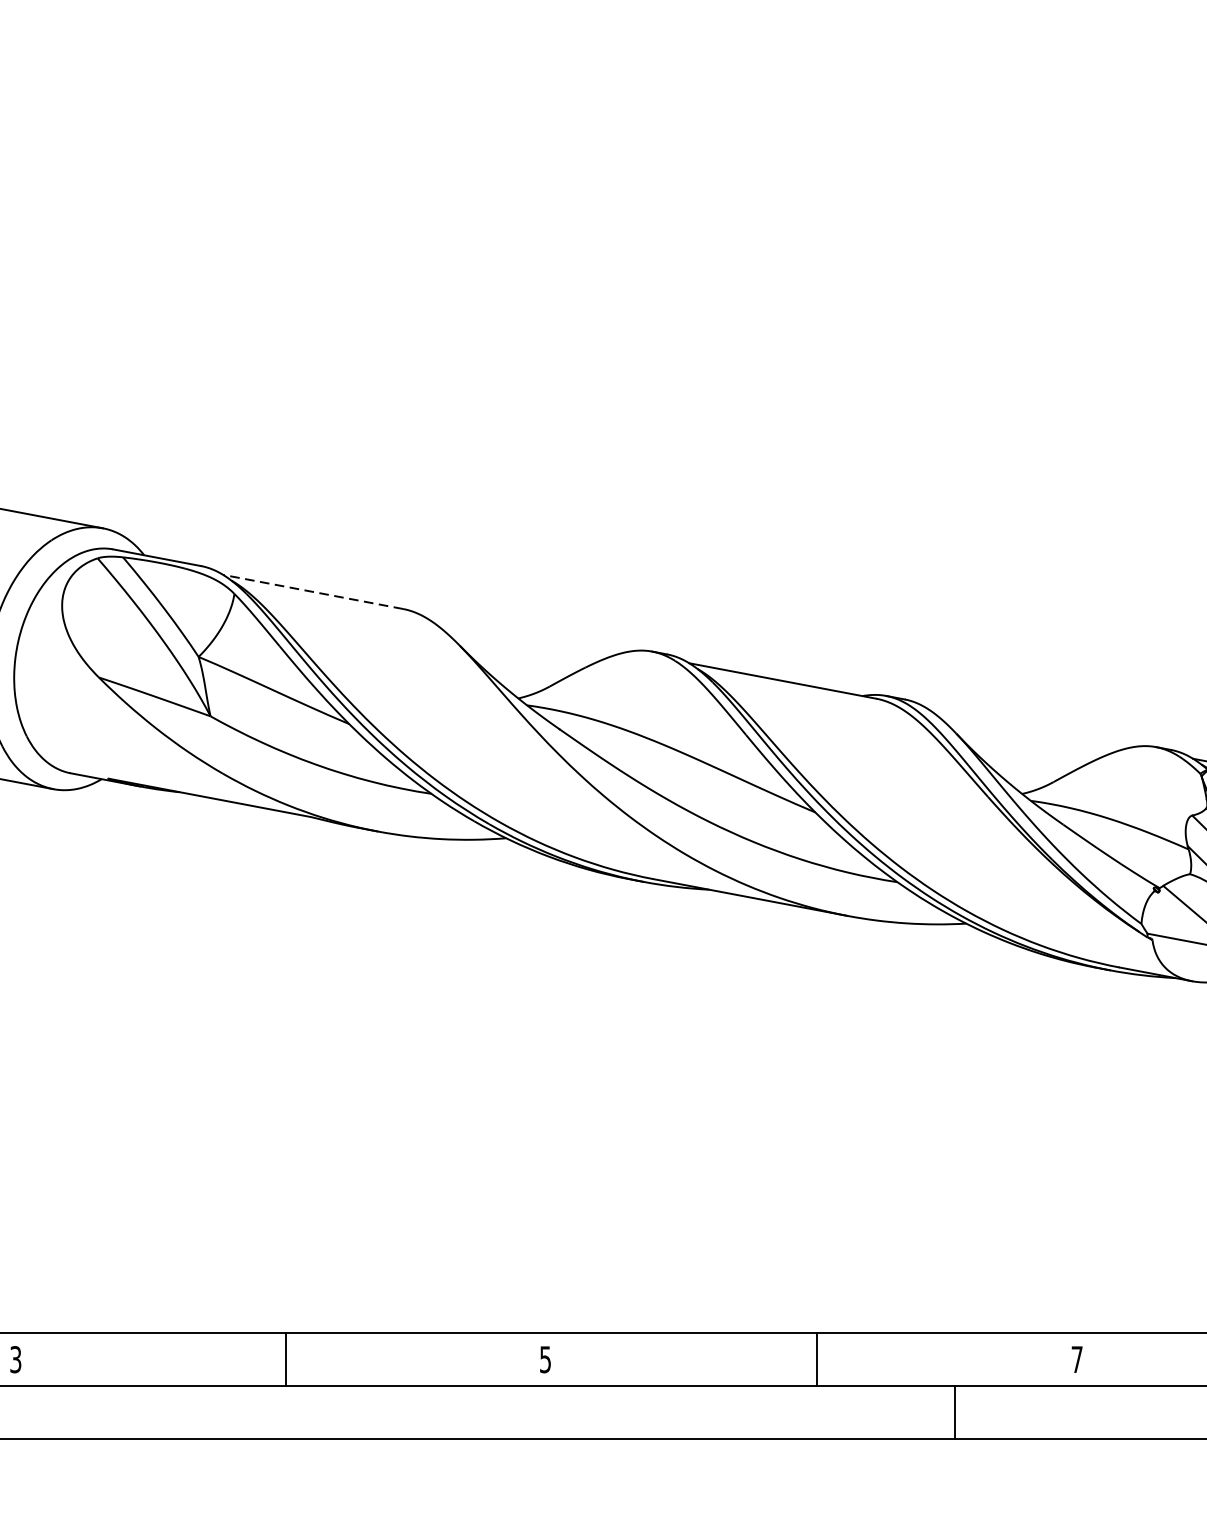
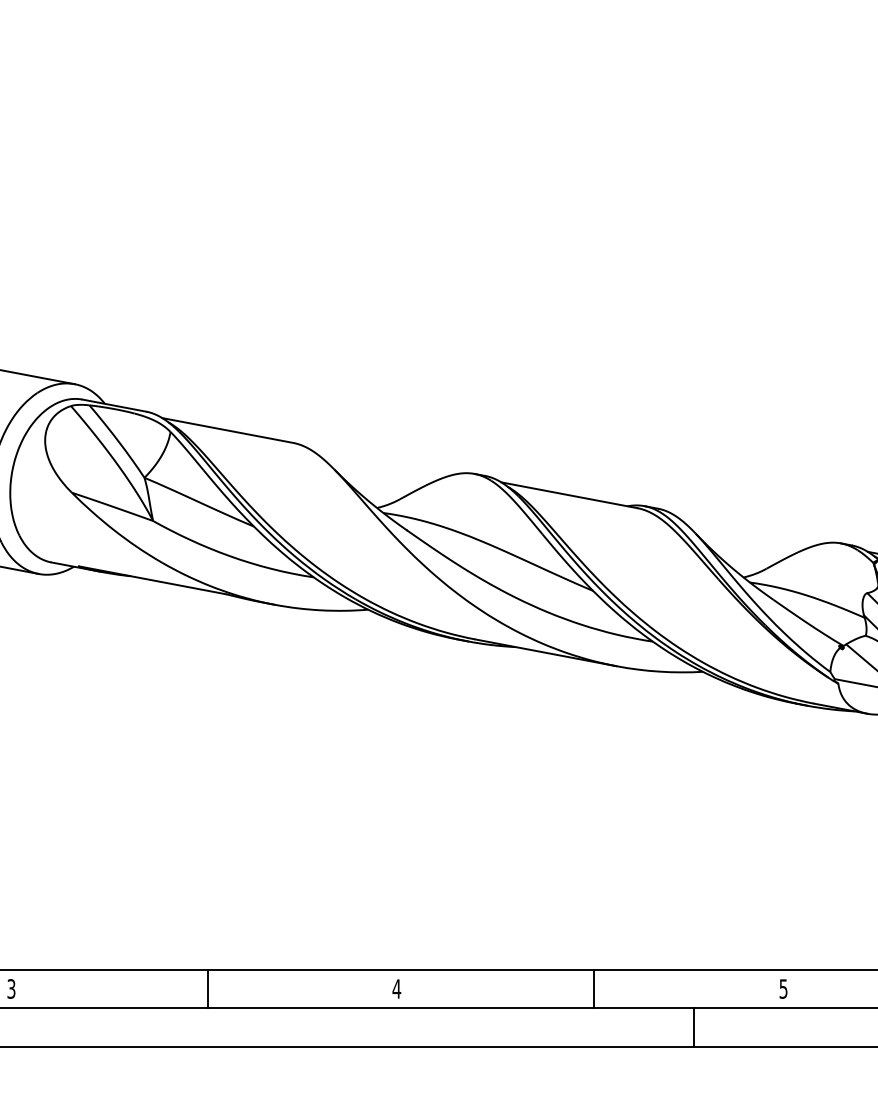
line: (312, 591) -> (227, 430), dashed -> solid
text: (545, 1358) -> (396, 988), 5 -> 4
text: (1077, 1358) -> (783, 988), 7 -> 5

